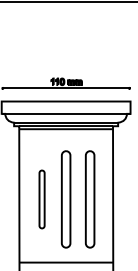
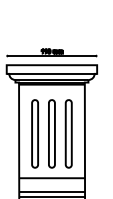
part: (41, 198) -> (34, 133), size x1.67

